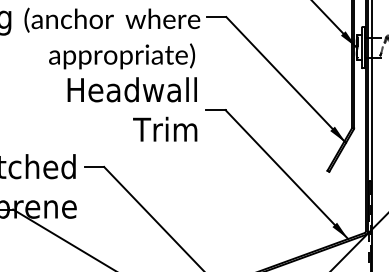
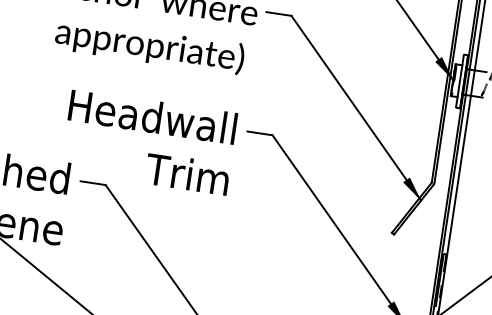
text: (132, 109) -> (149, 142), moved

